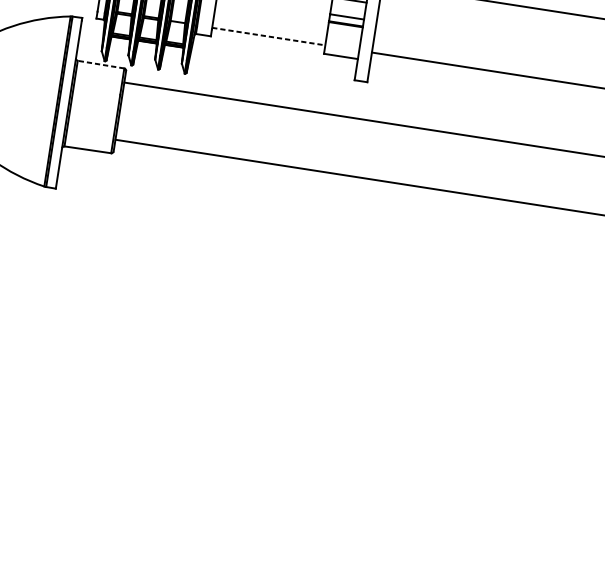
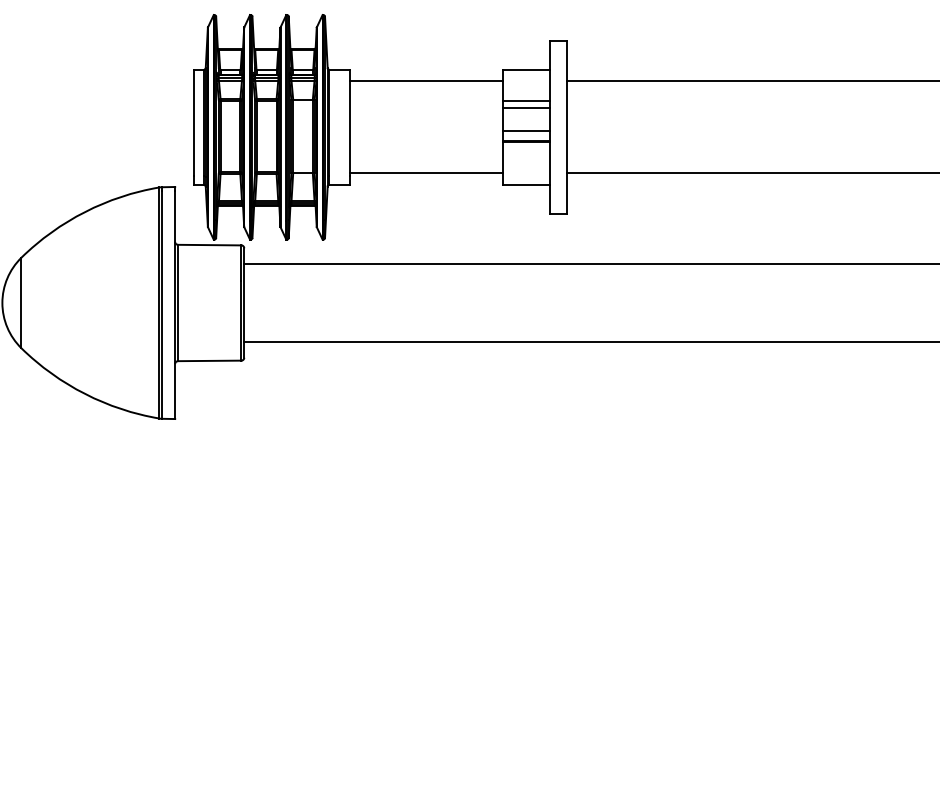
line: (268, 36) -> (426, 173), dashed -> solid
line: (100, 64) -> (209, 245), dashed -> solid

